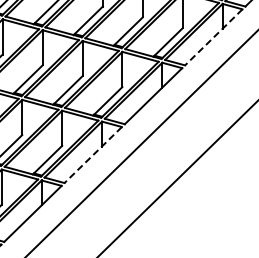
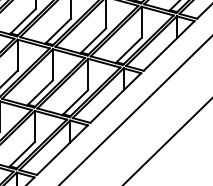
line: (213, 37) -> (168, 46), dashed -> solid
line: (92, 155) -> (61, 150), dashed -> solid

